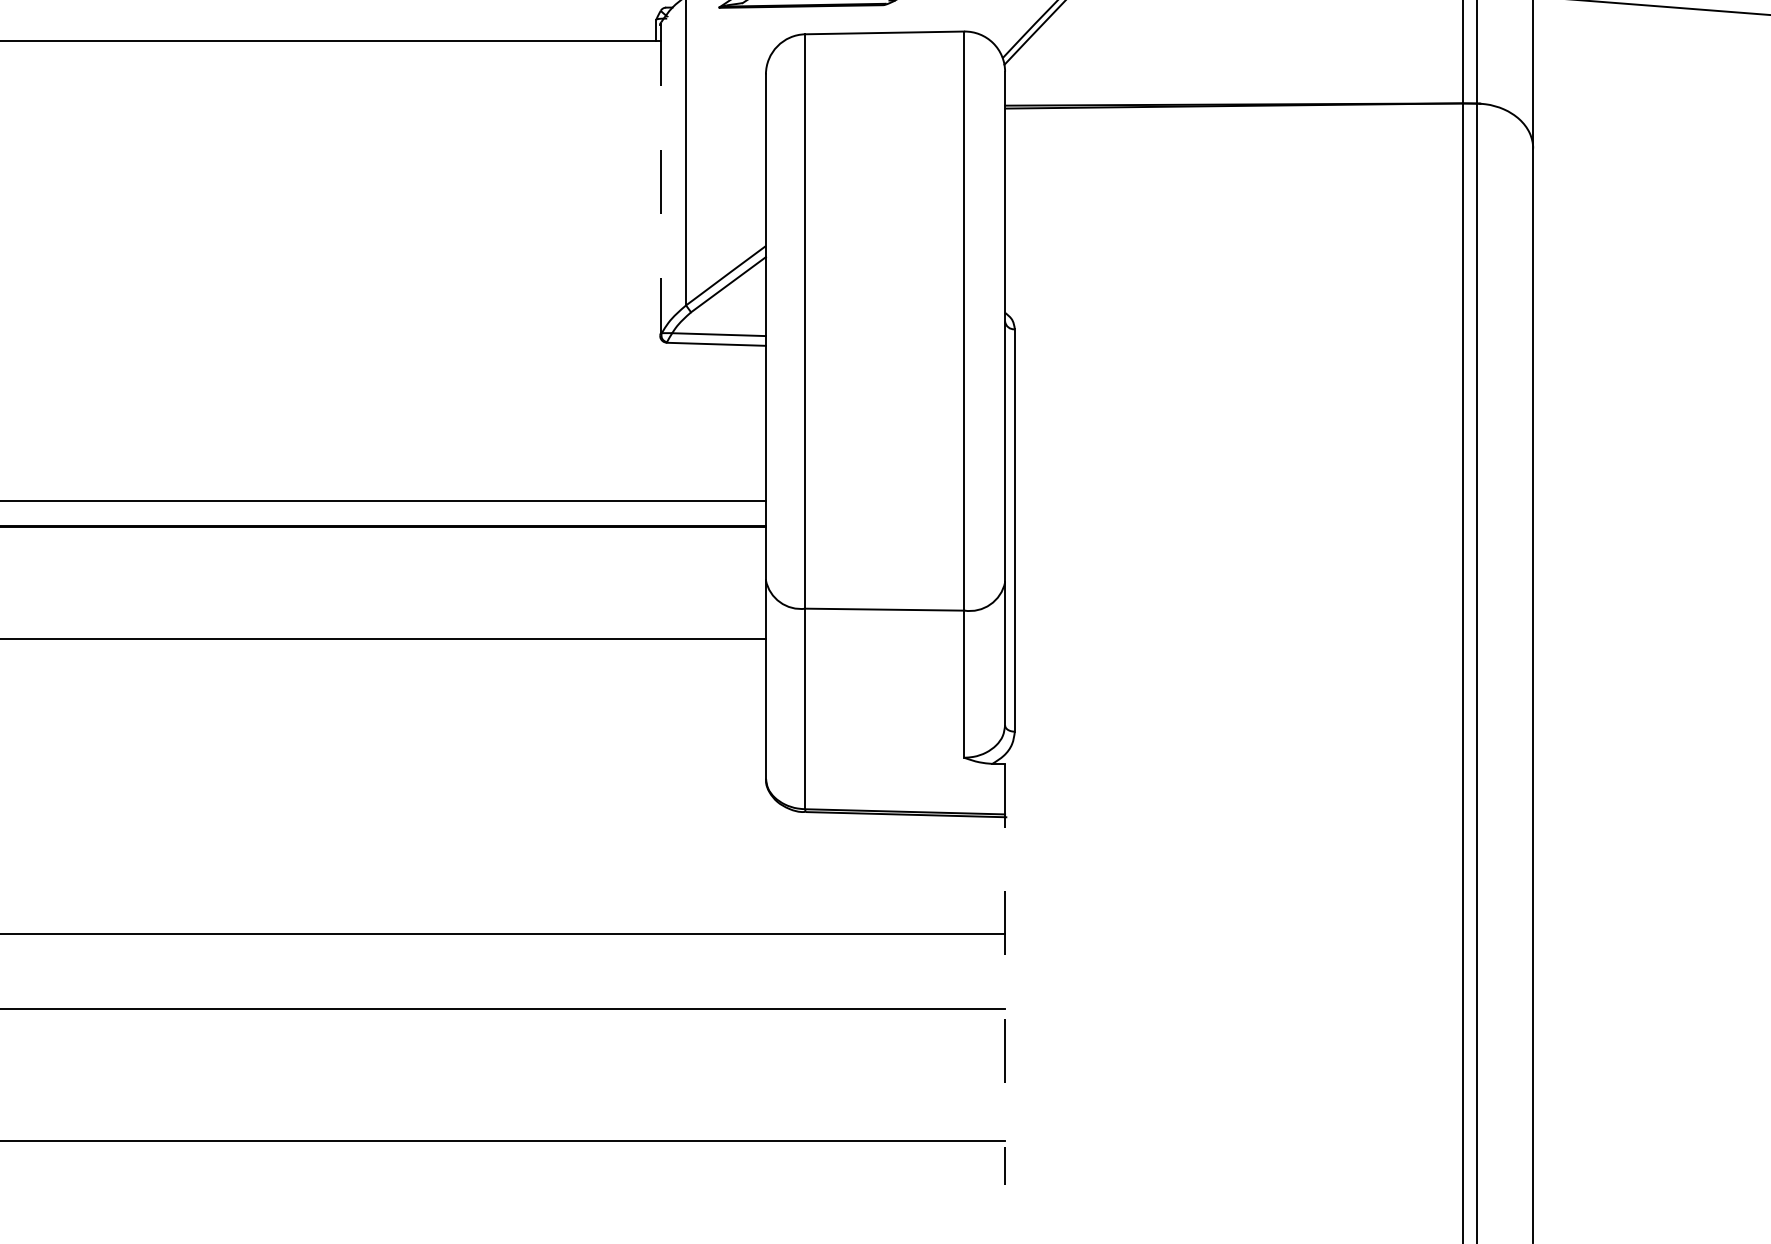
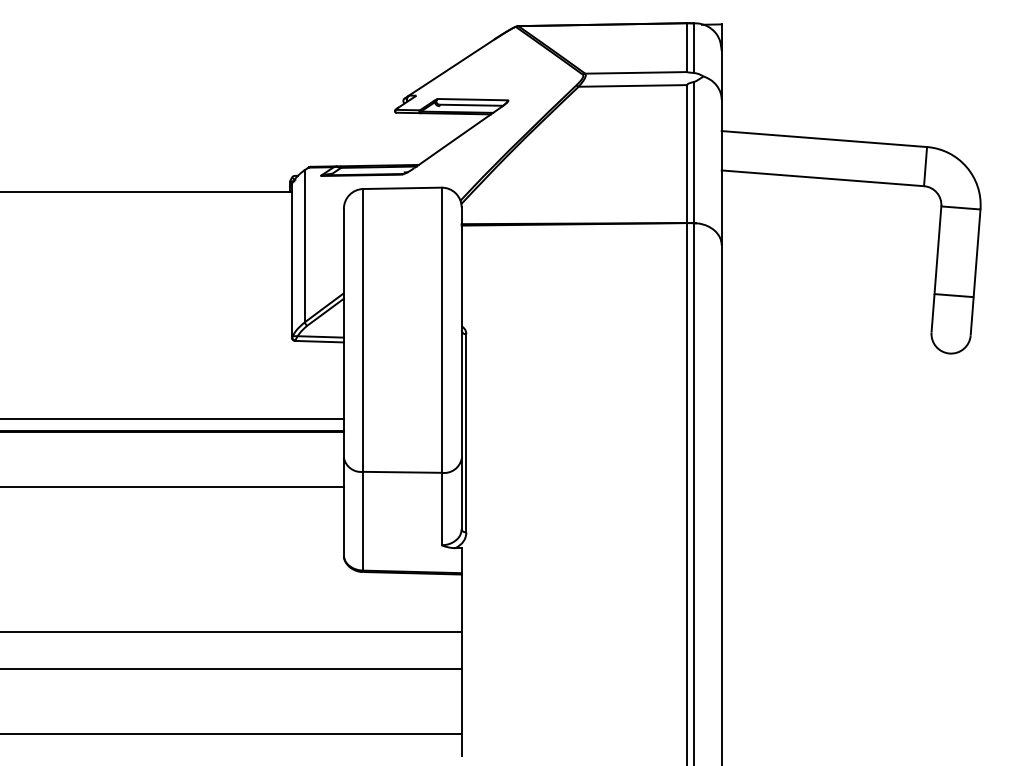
line: (661, 179) -> (292, 260), dashed -> solid
line: (1004, 973) -> (461, 651), dashed -> solid

